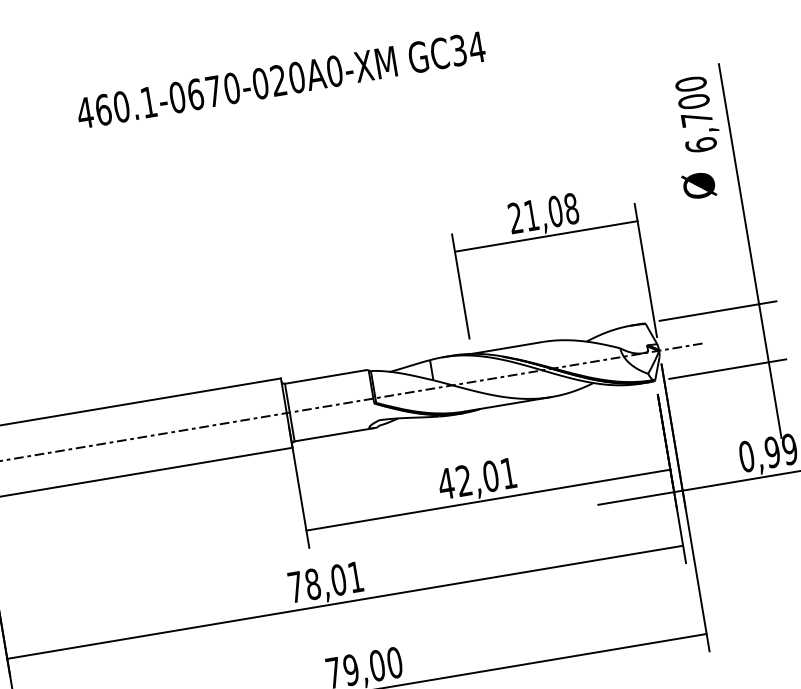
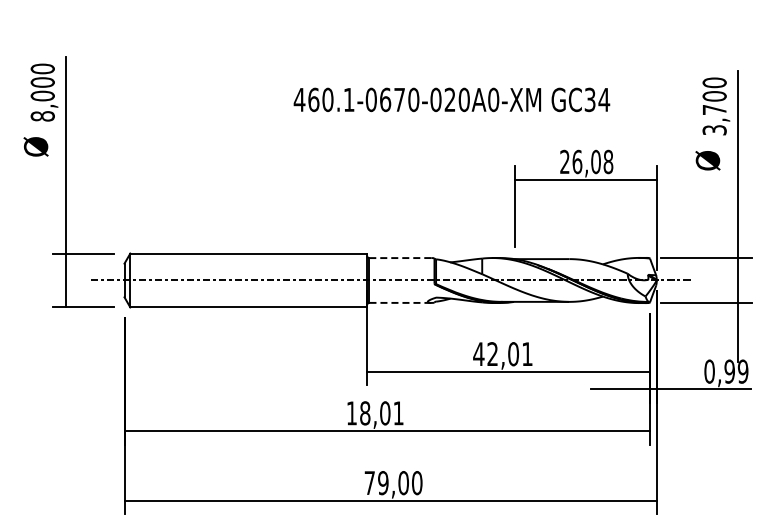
text: (280, 79) -> (451, 99), moved
text: (700, 144) -> (714, 129), 6,700 -> 3,700
text: (531, 214) -> (577, 161), 21,08 -> 26,08
line: (324, 377) -> (400, 258), solid -> dashed
line: (334, 434) -> (400, 302), solid -> dashed
text: (295, 587) -> (351, 413), 78,01 -> 18,01

